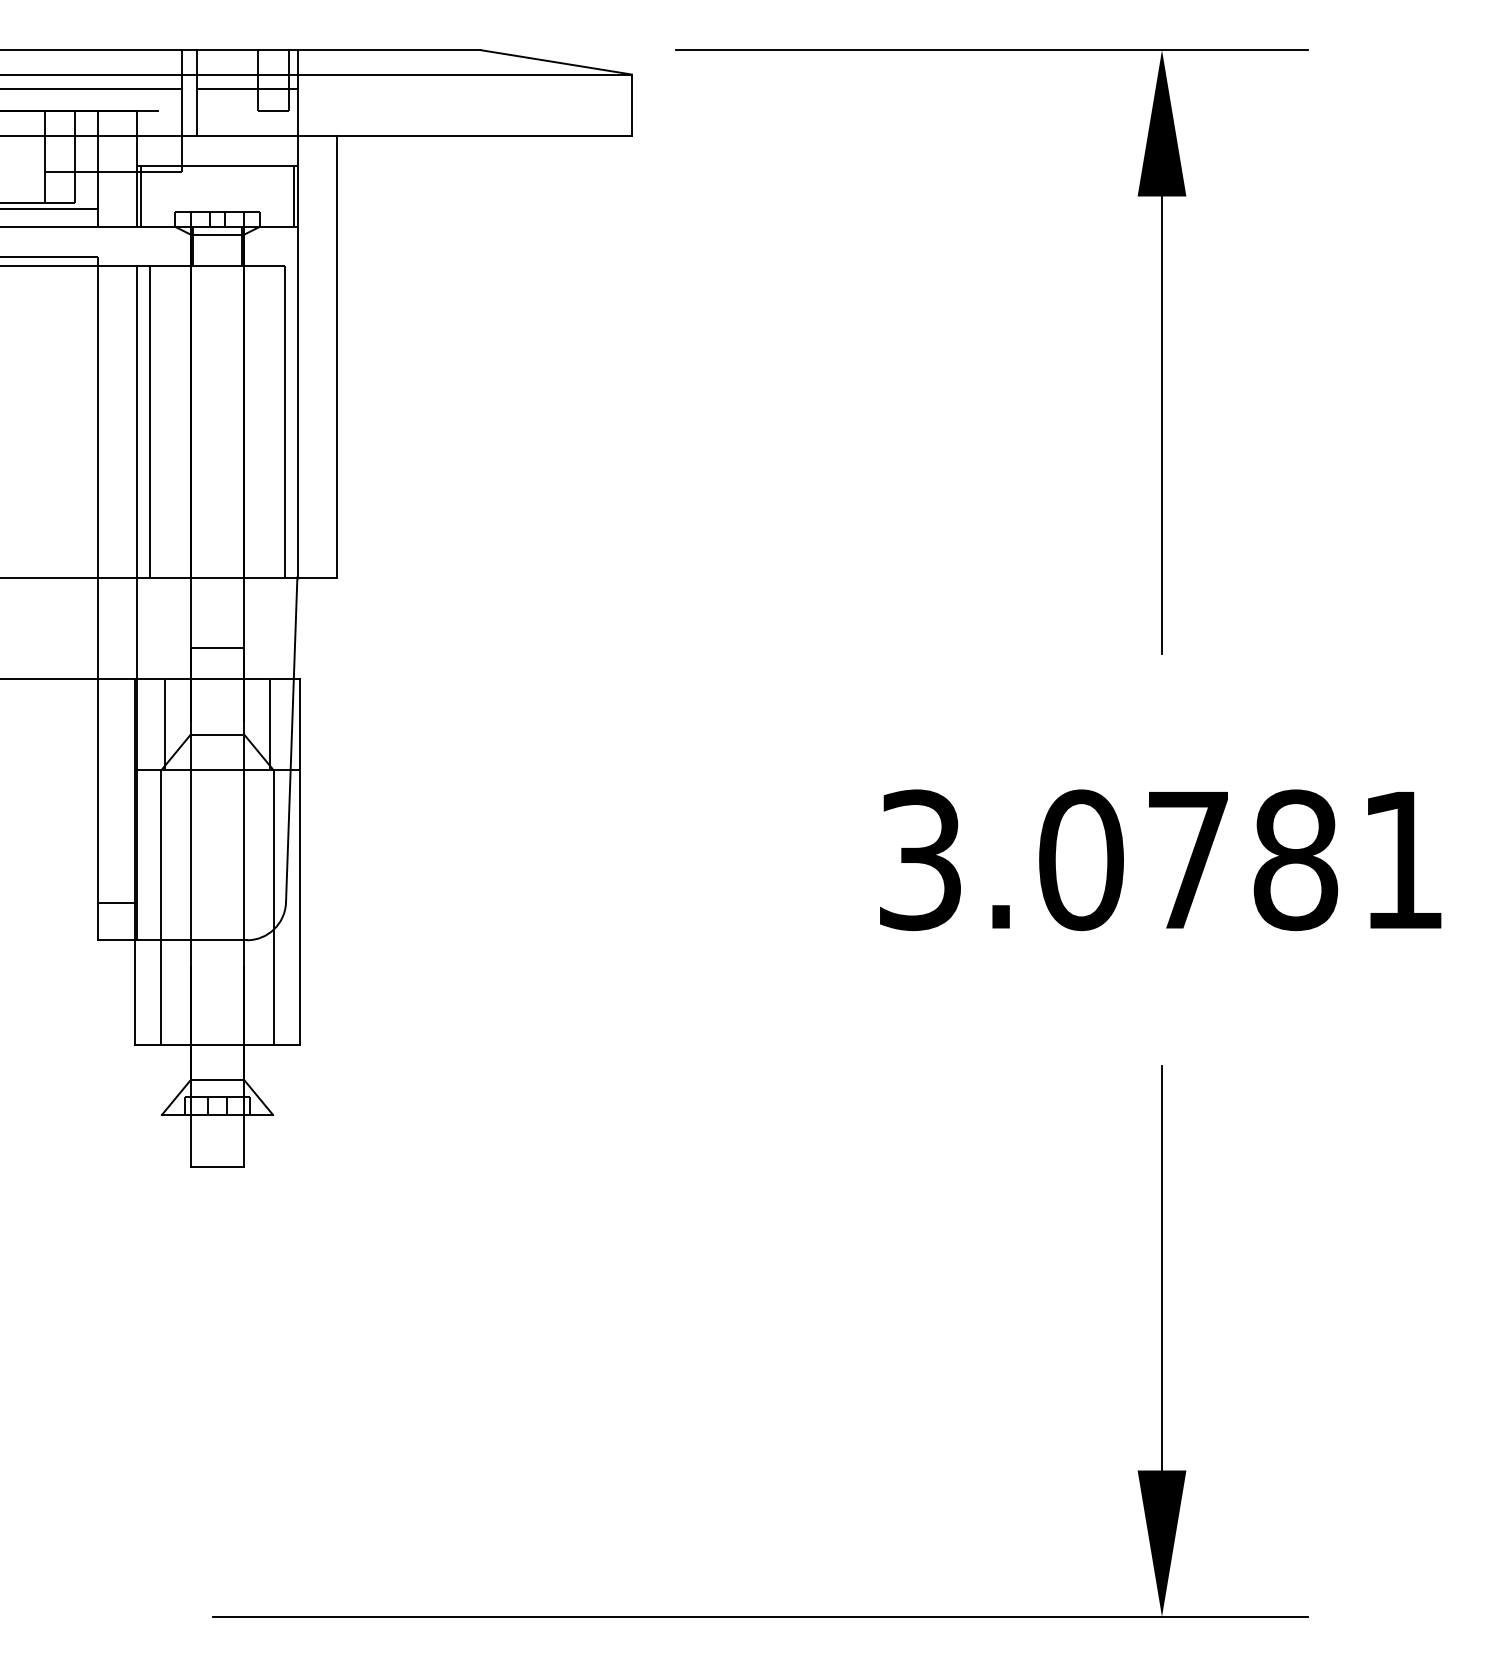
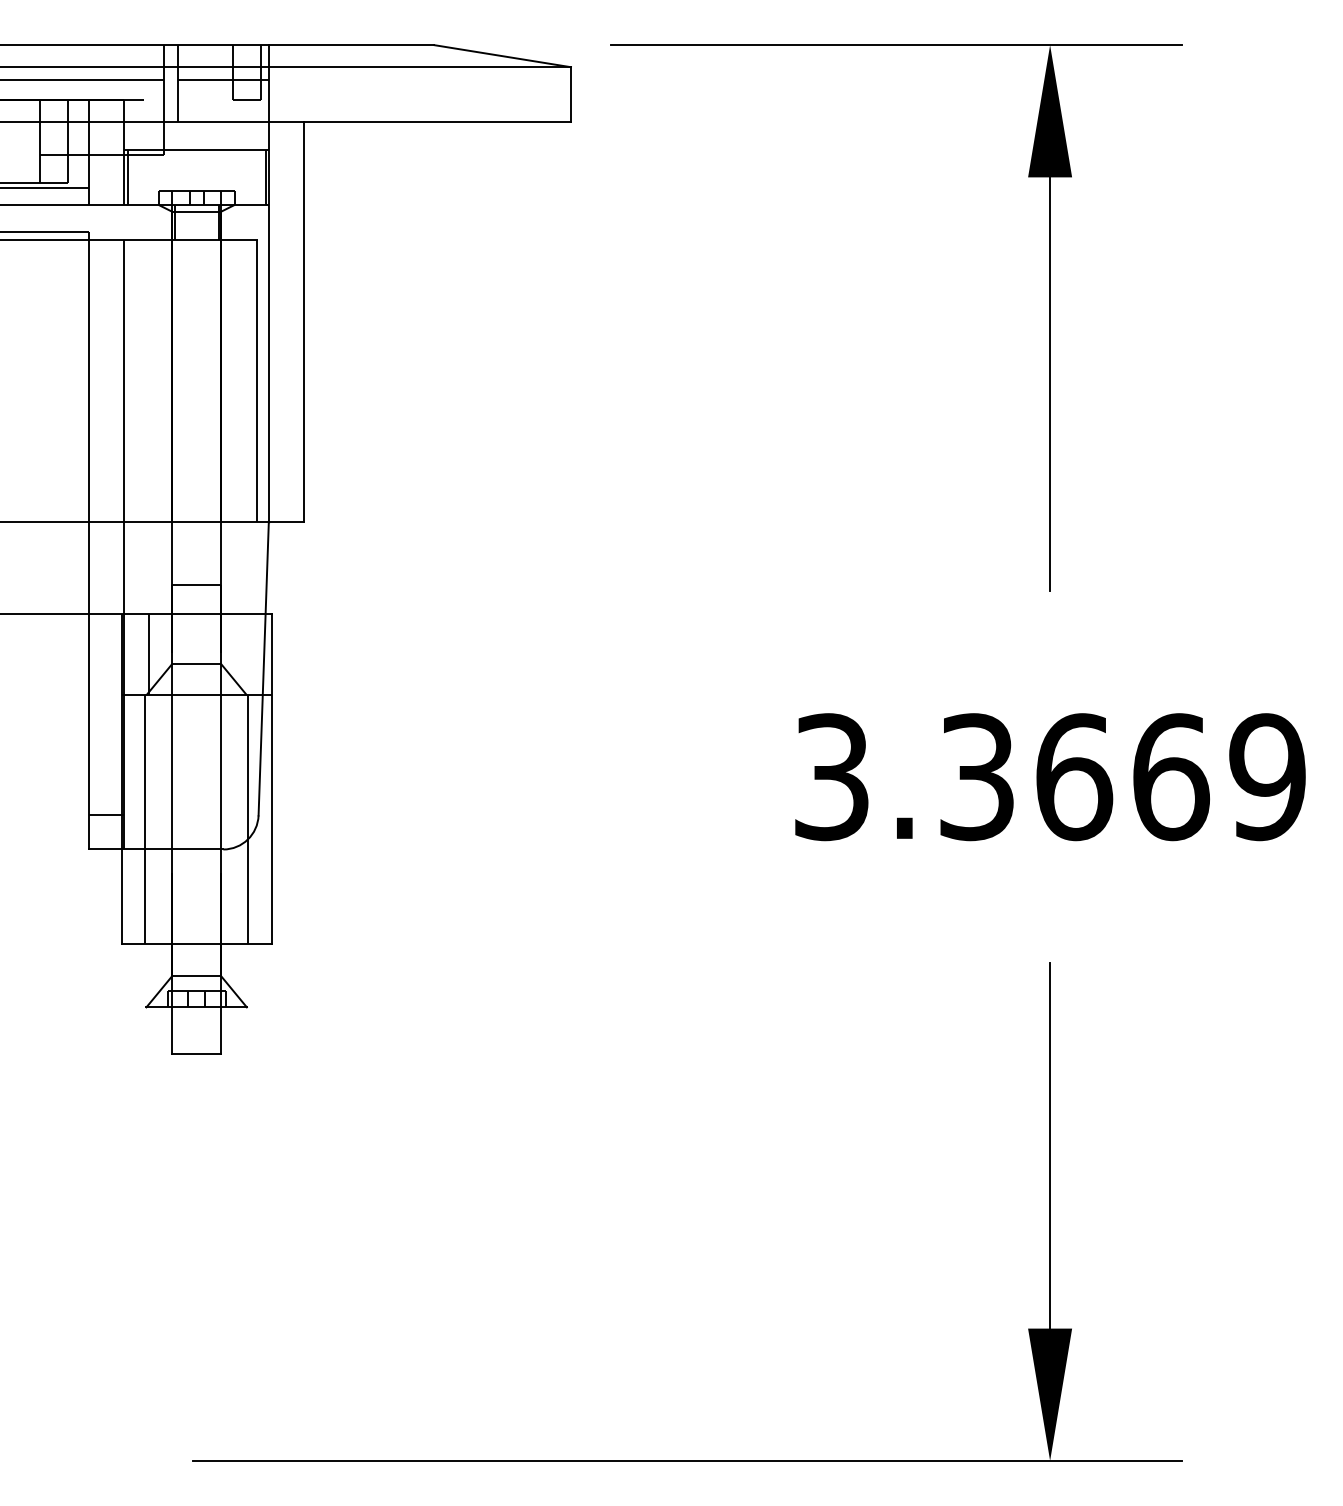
line: (150, 421) -> (136, 380), removed
line: (270, 724) -> (244, 654), removed
text: (1242, 860) -> (1122, 777), 3.0781 -> 3.3669

